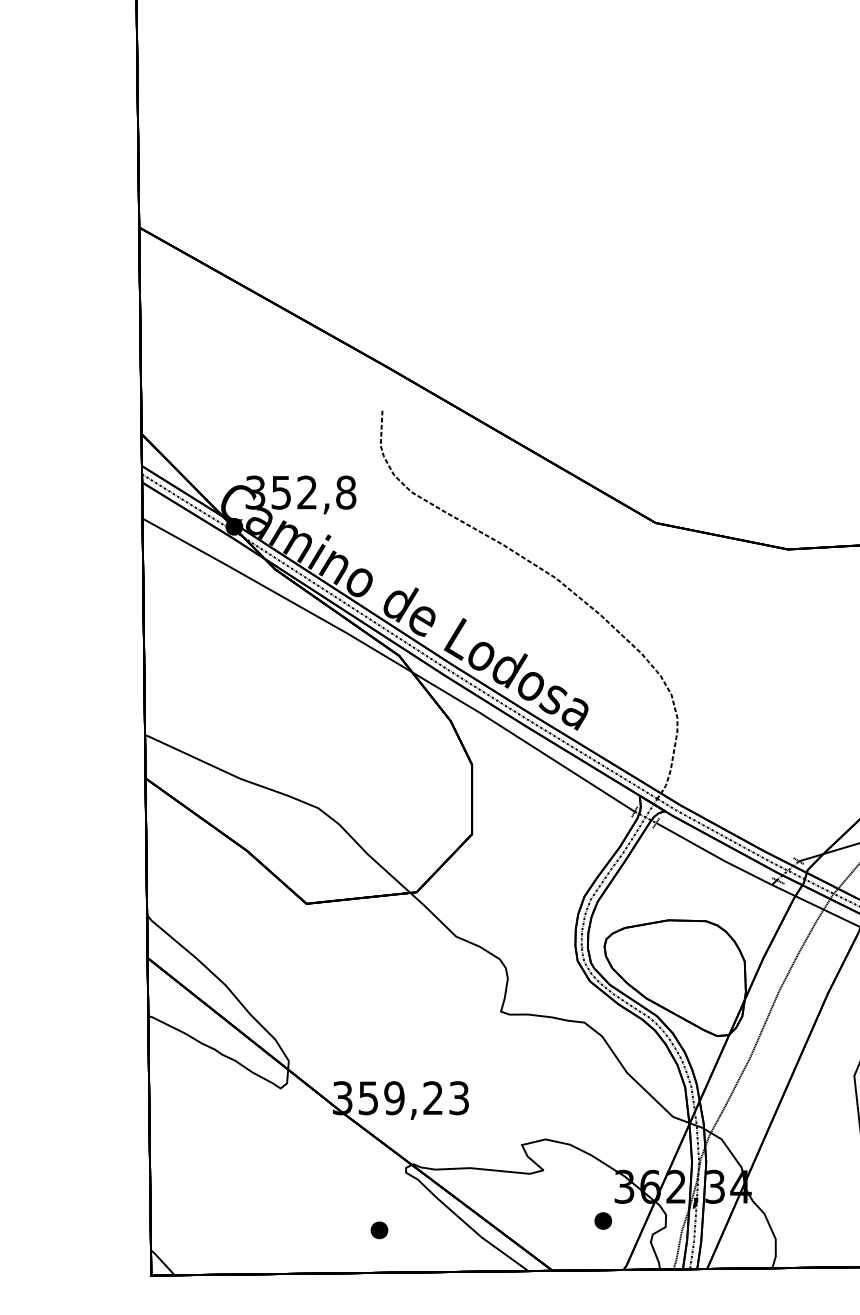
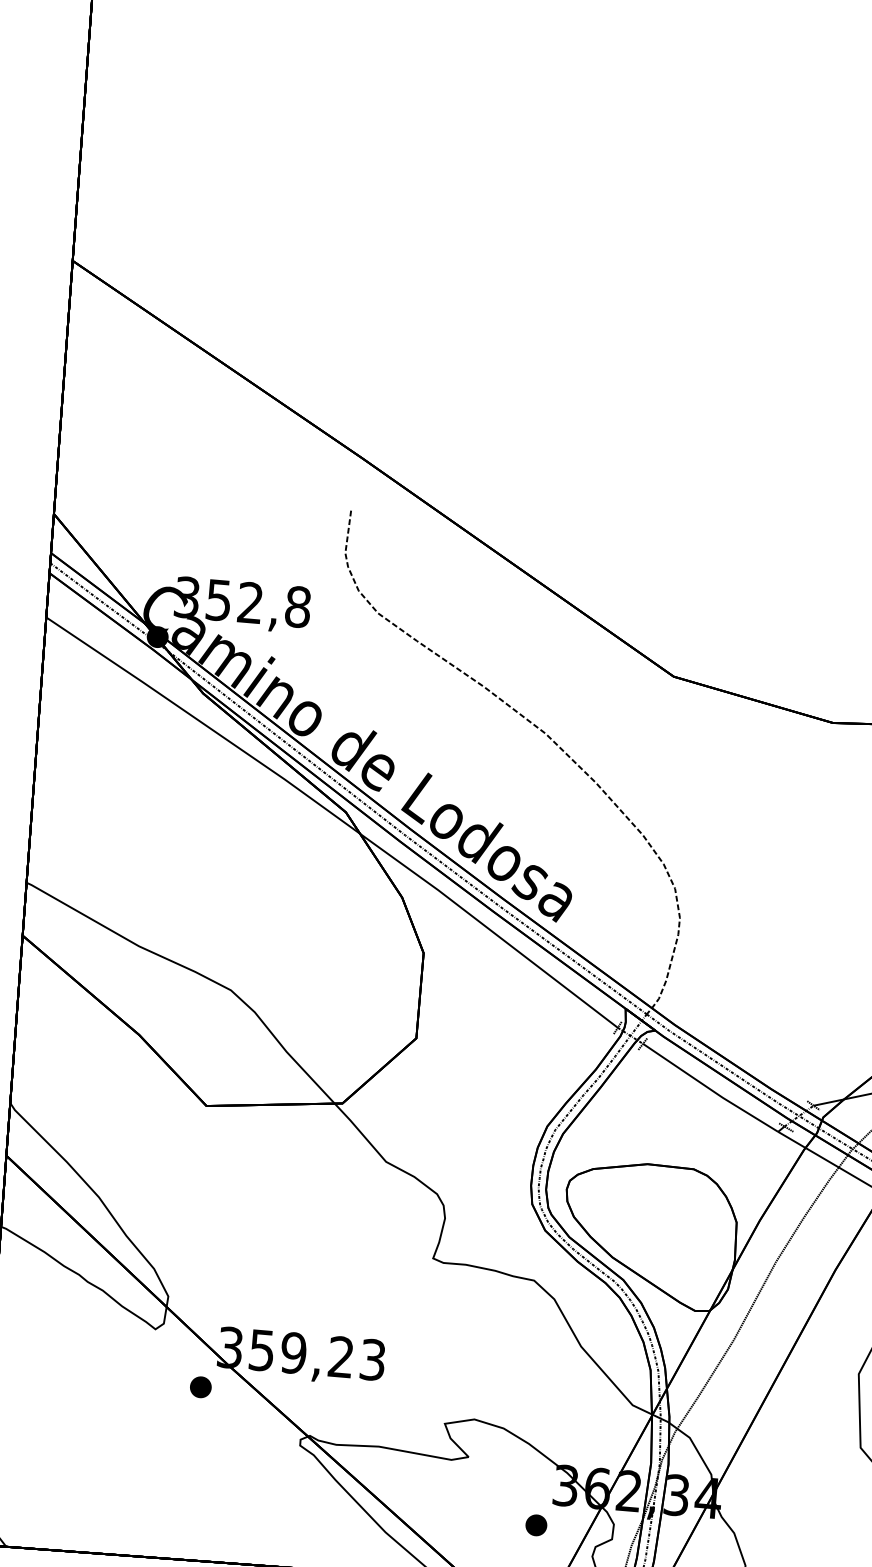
part: (379, 1230) -> (200, 1387), moved

